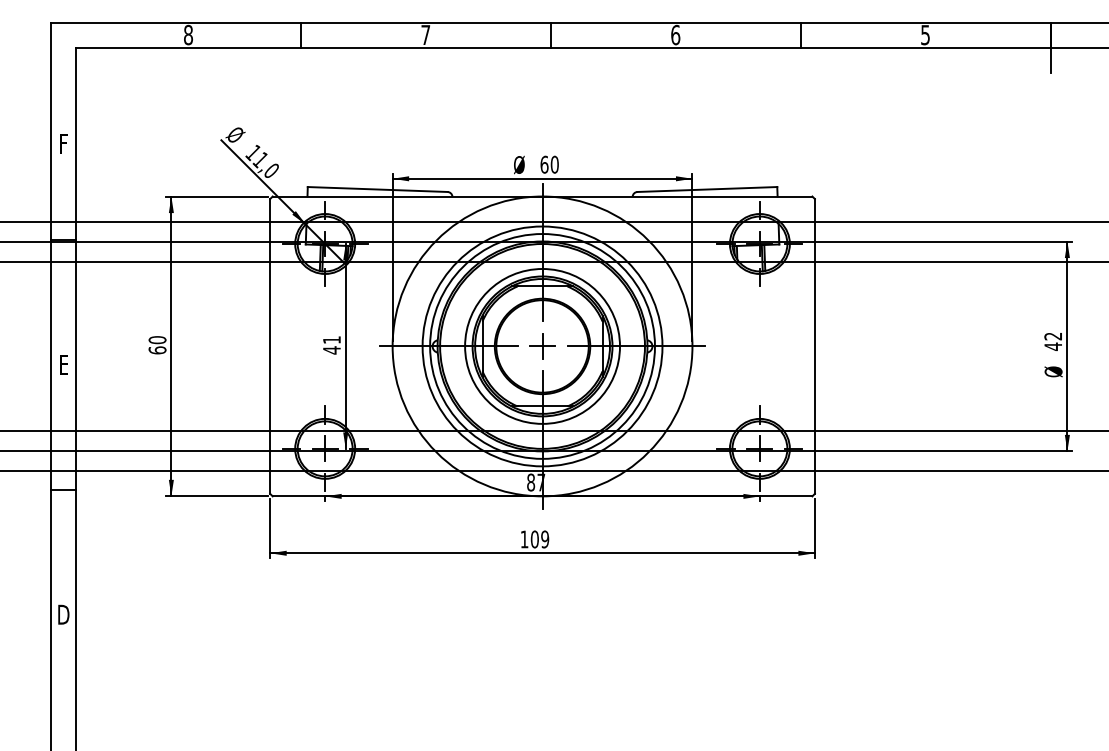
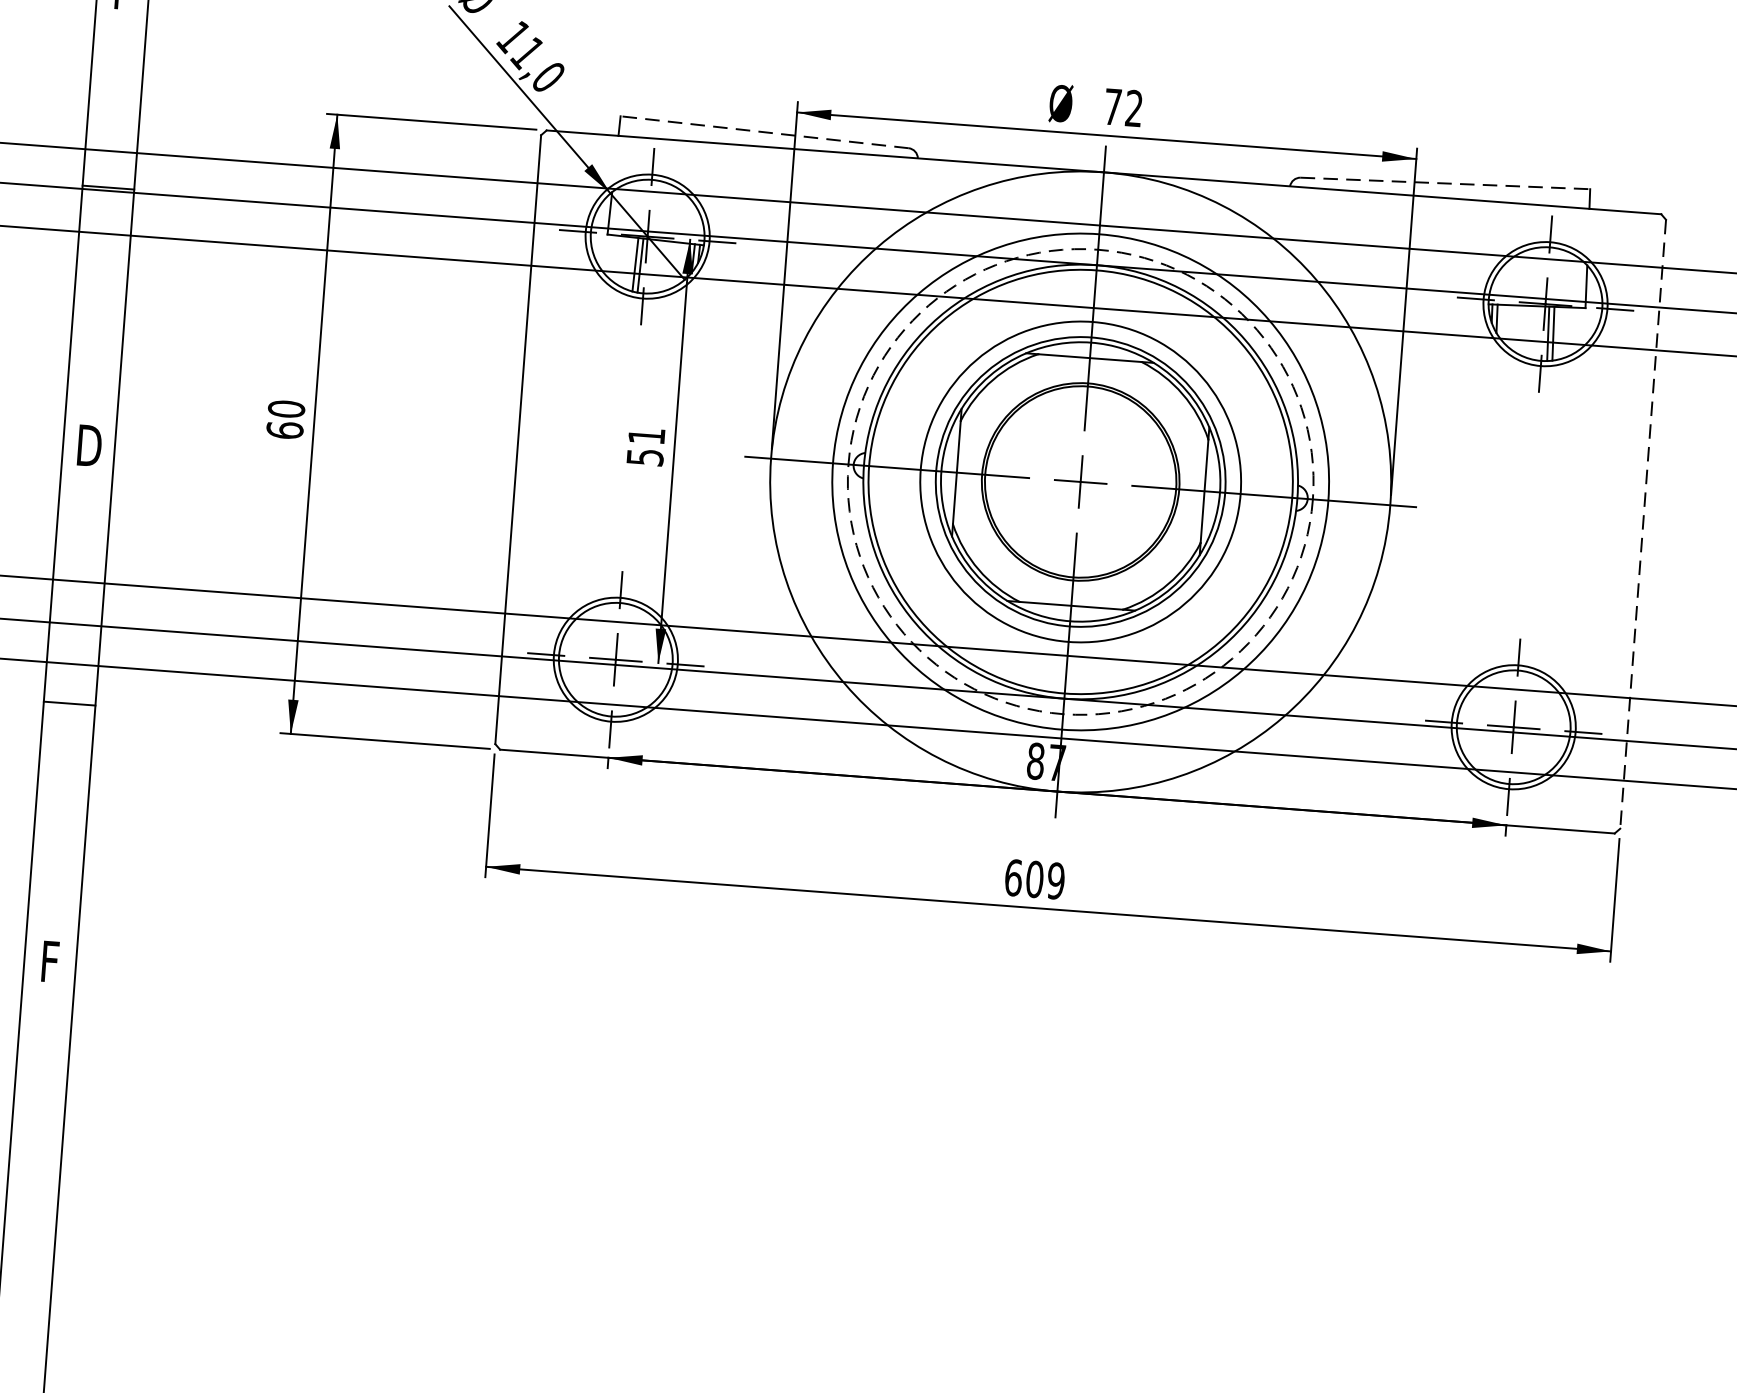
text: (549, 164) -> (1123, 107), 60 -> 72
line: (377, 189) -> (764, 132), solid -> dashed
line: (707, 189) -> (1445, 183), solid -> dashed
circle: (542, 346) -> (1080, 482), solid -> dashed
line: (814, 346) -> (1642, 524), solid -> dashed
text: (331, 350) -> (644, 457), 41 -> 51
text: (63, 364) -> (88, 444), E -> D
text: (524, 539) -> (1013, 877), 109 -> 609
text: (63, 614) -> (49, 961), D -> F

